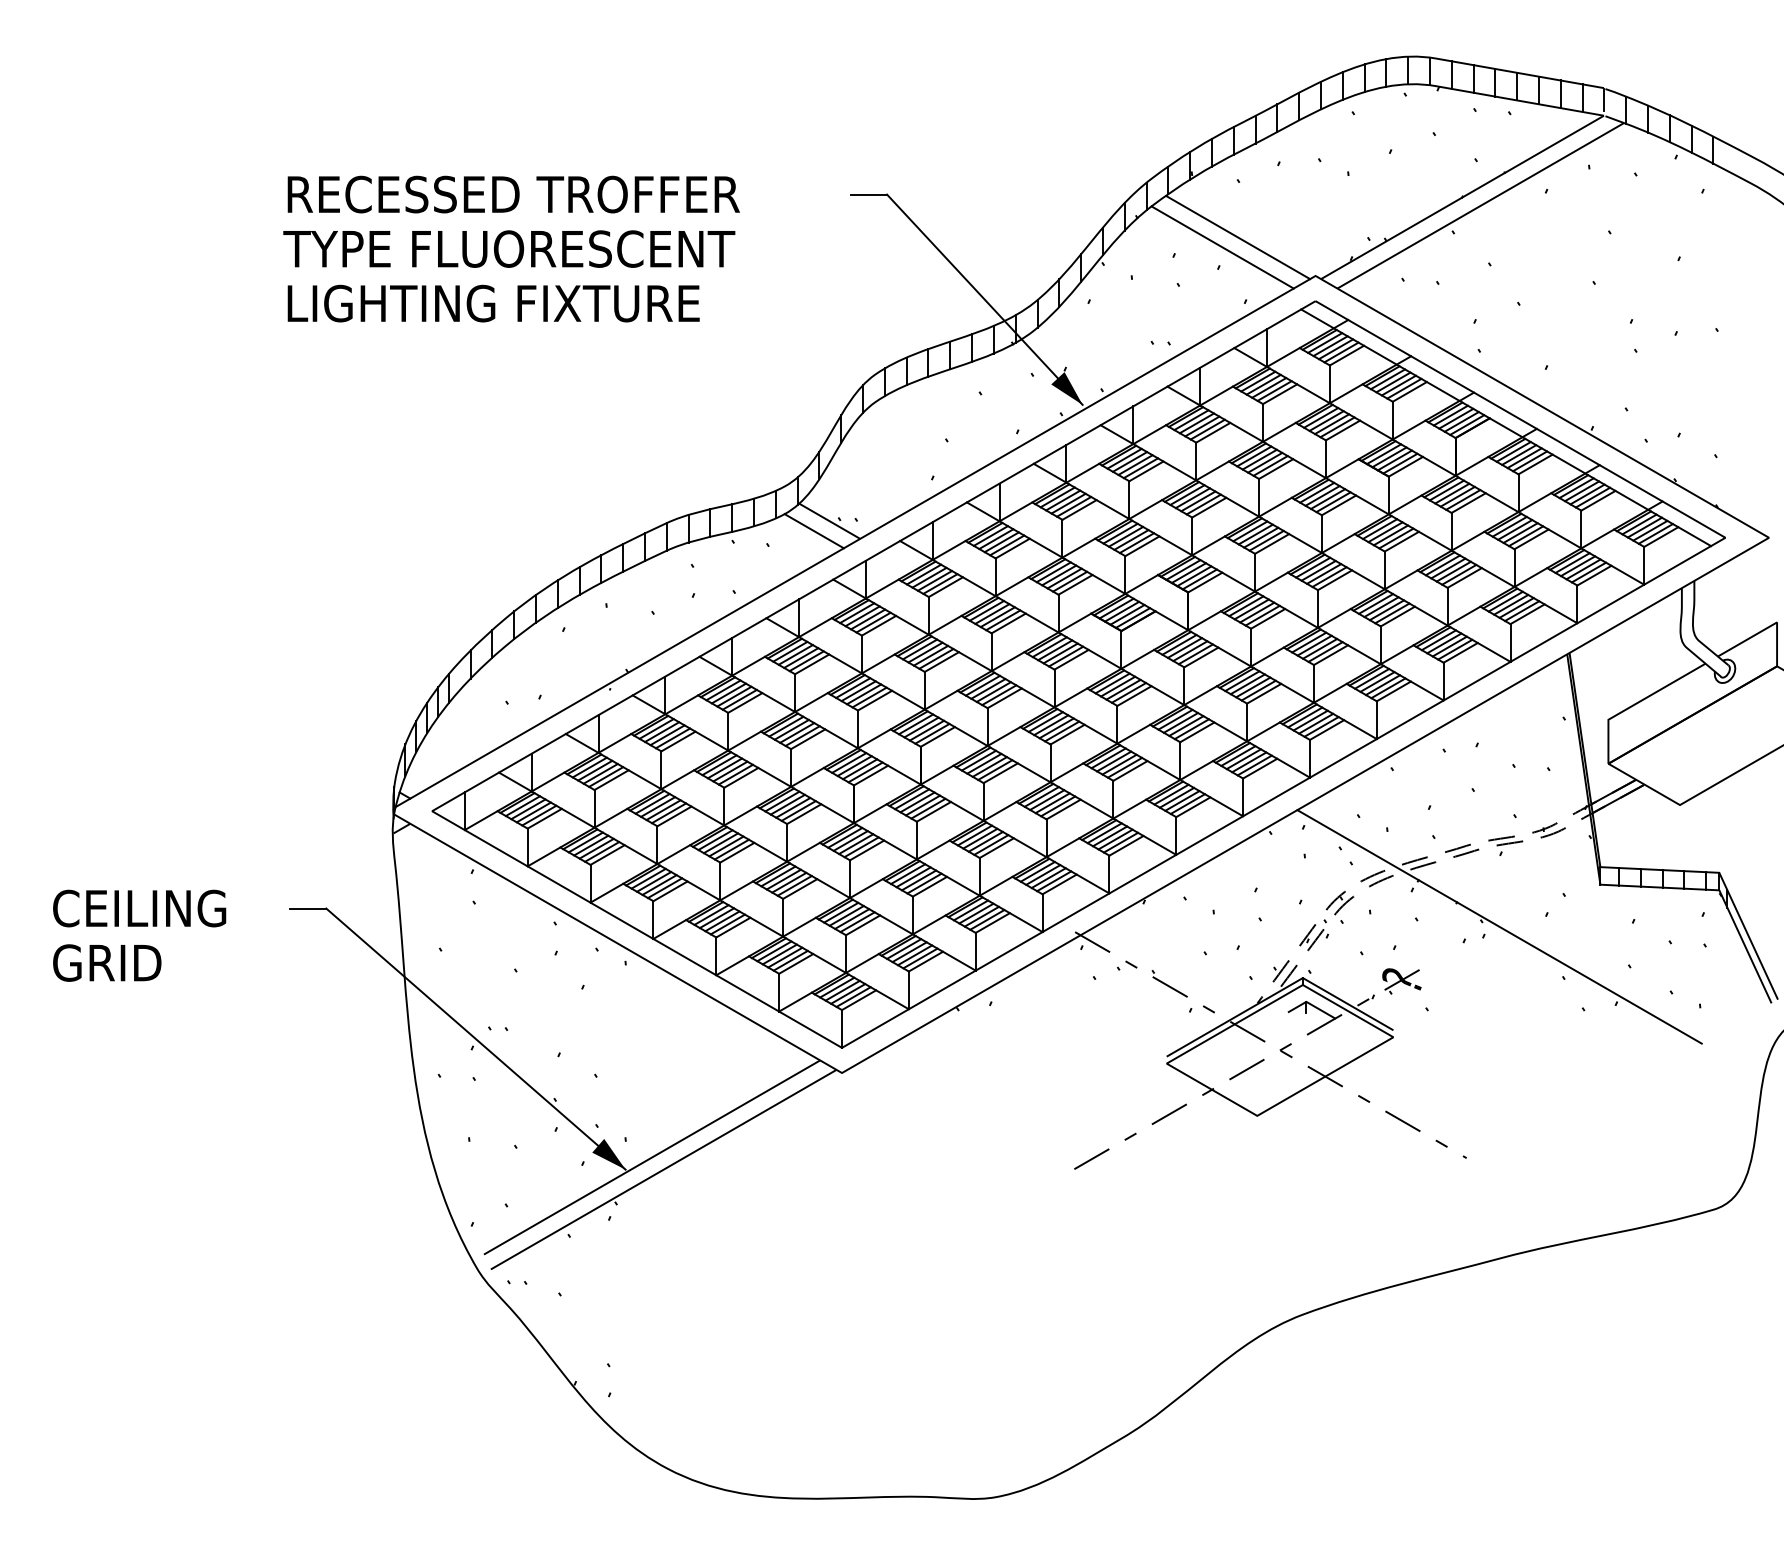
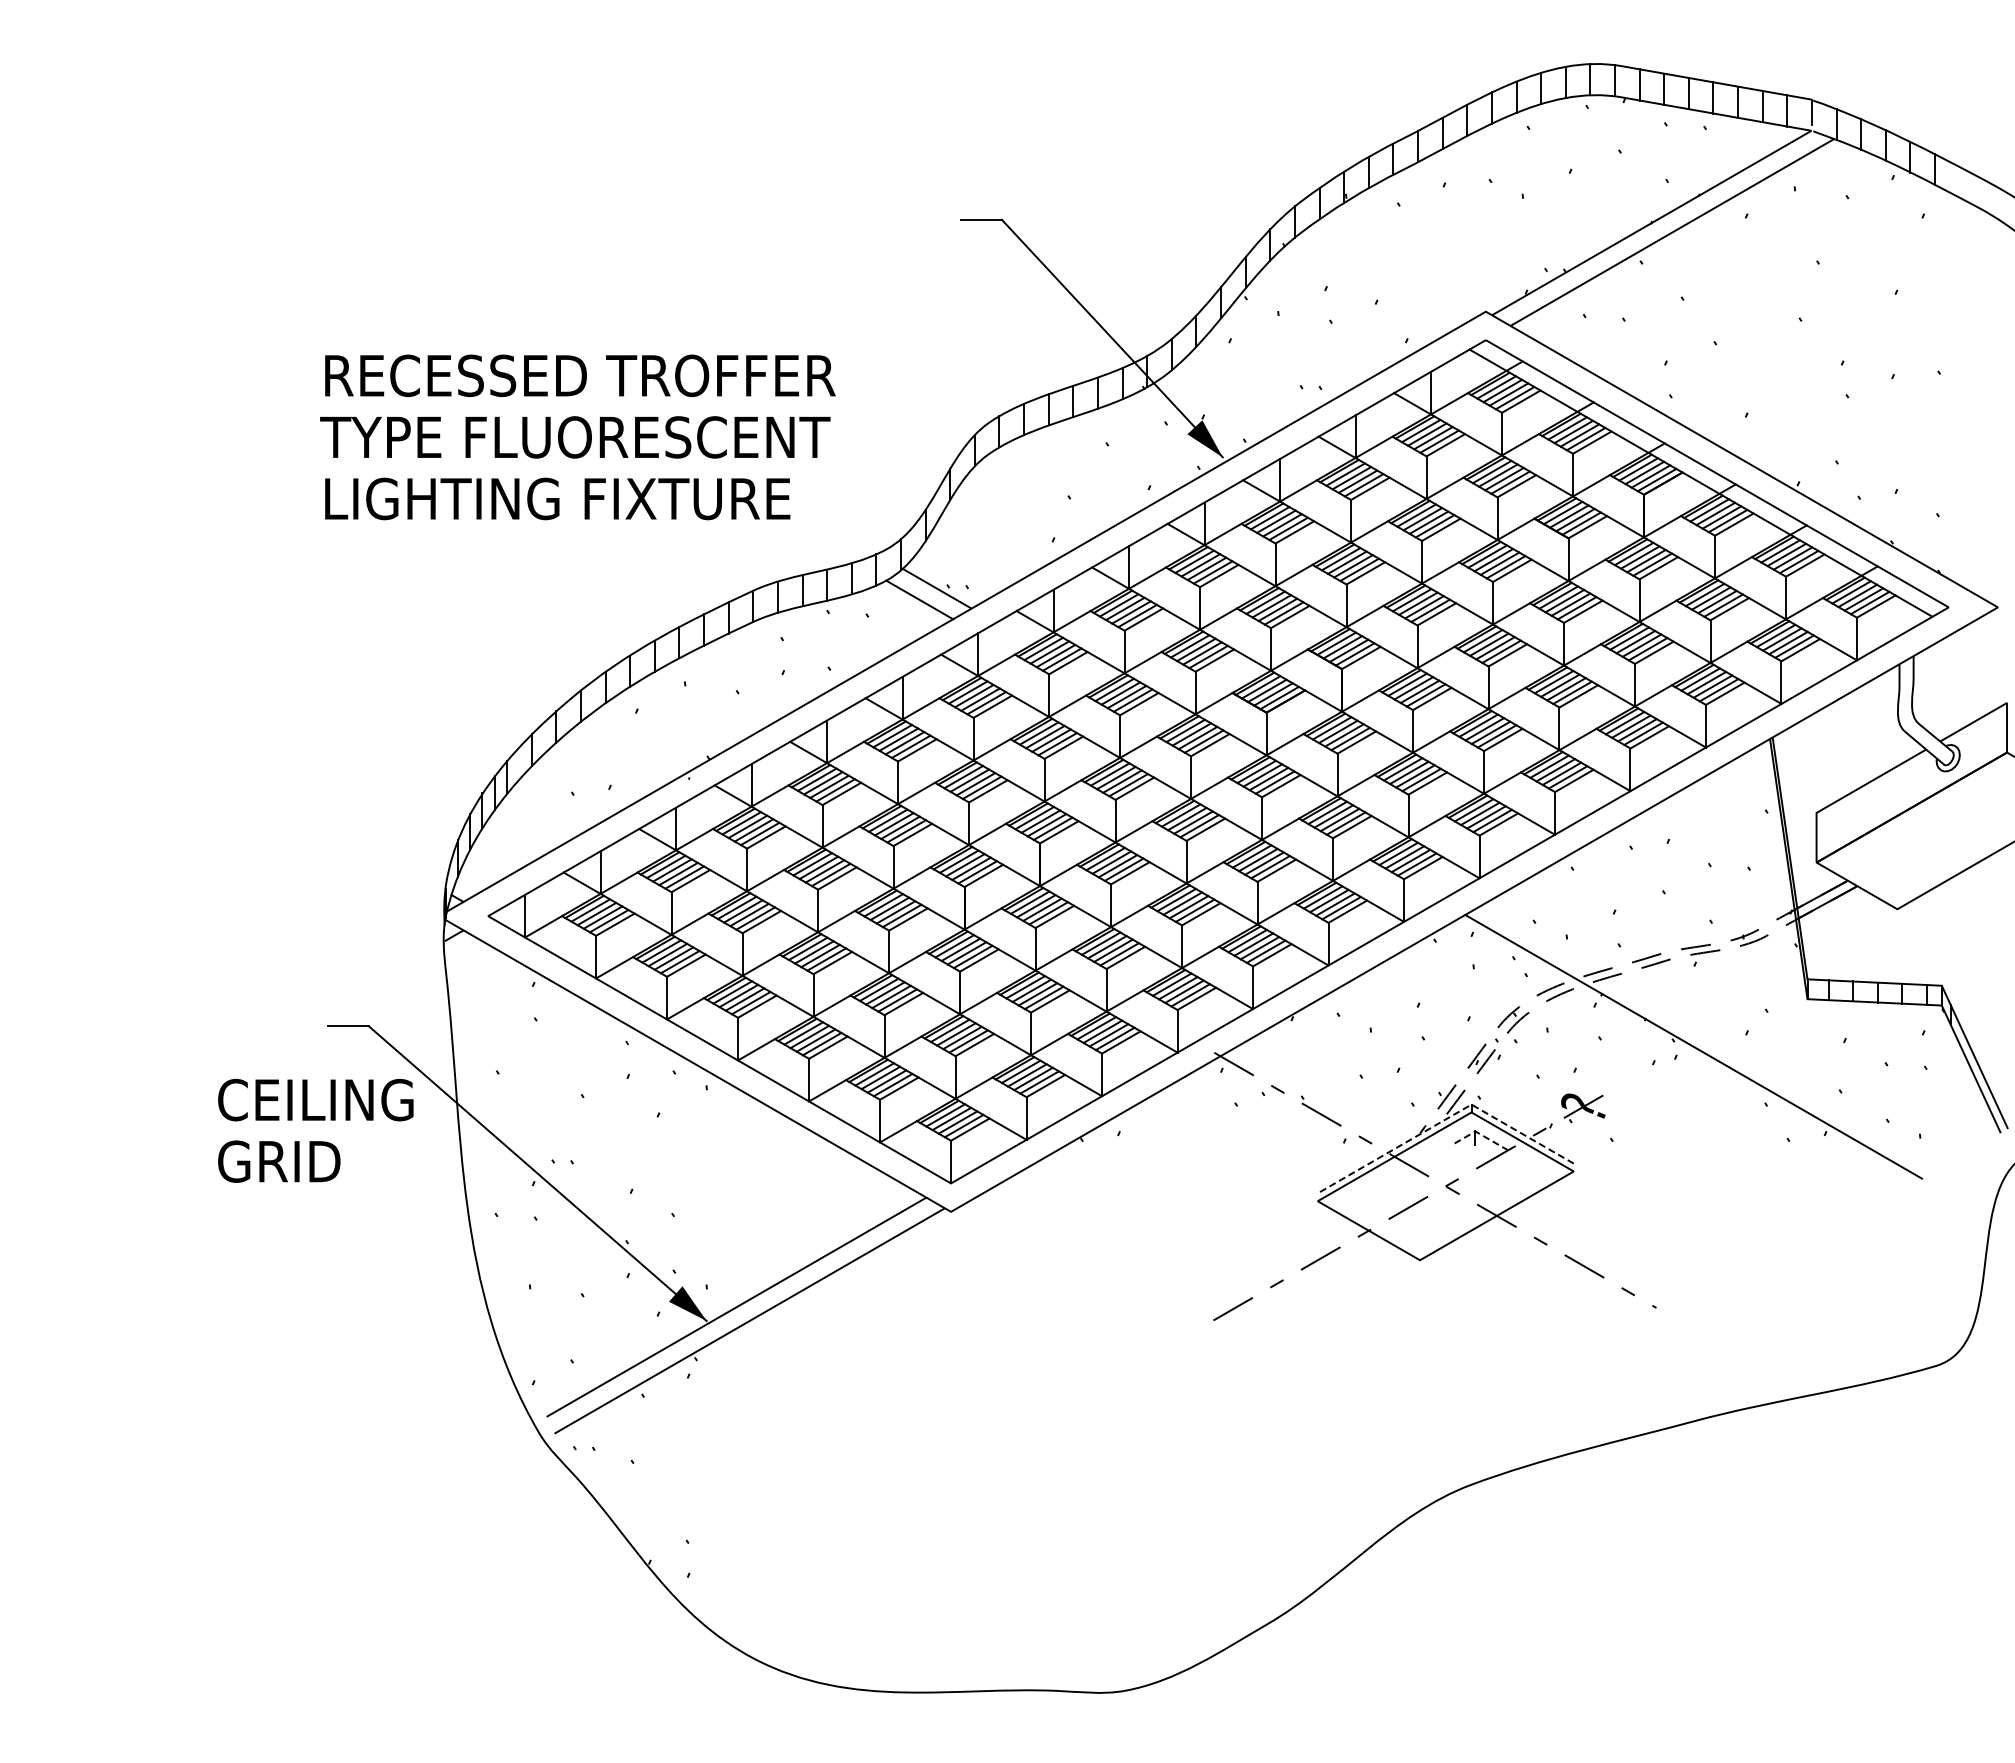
line: (1238, 237) -> (1398, 268), removed
line: (1222, 247) -> (1380, 279), removed
text: (511, 249) -> (577, 437), moved
text: (139, 935) -> (315, 1130), moved
line: (1280, 991) -> (1446, 1119), solid -> dashed
line: (1311, 1004) -> (1481, 1134), solid -> dashed

